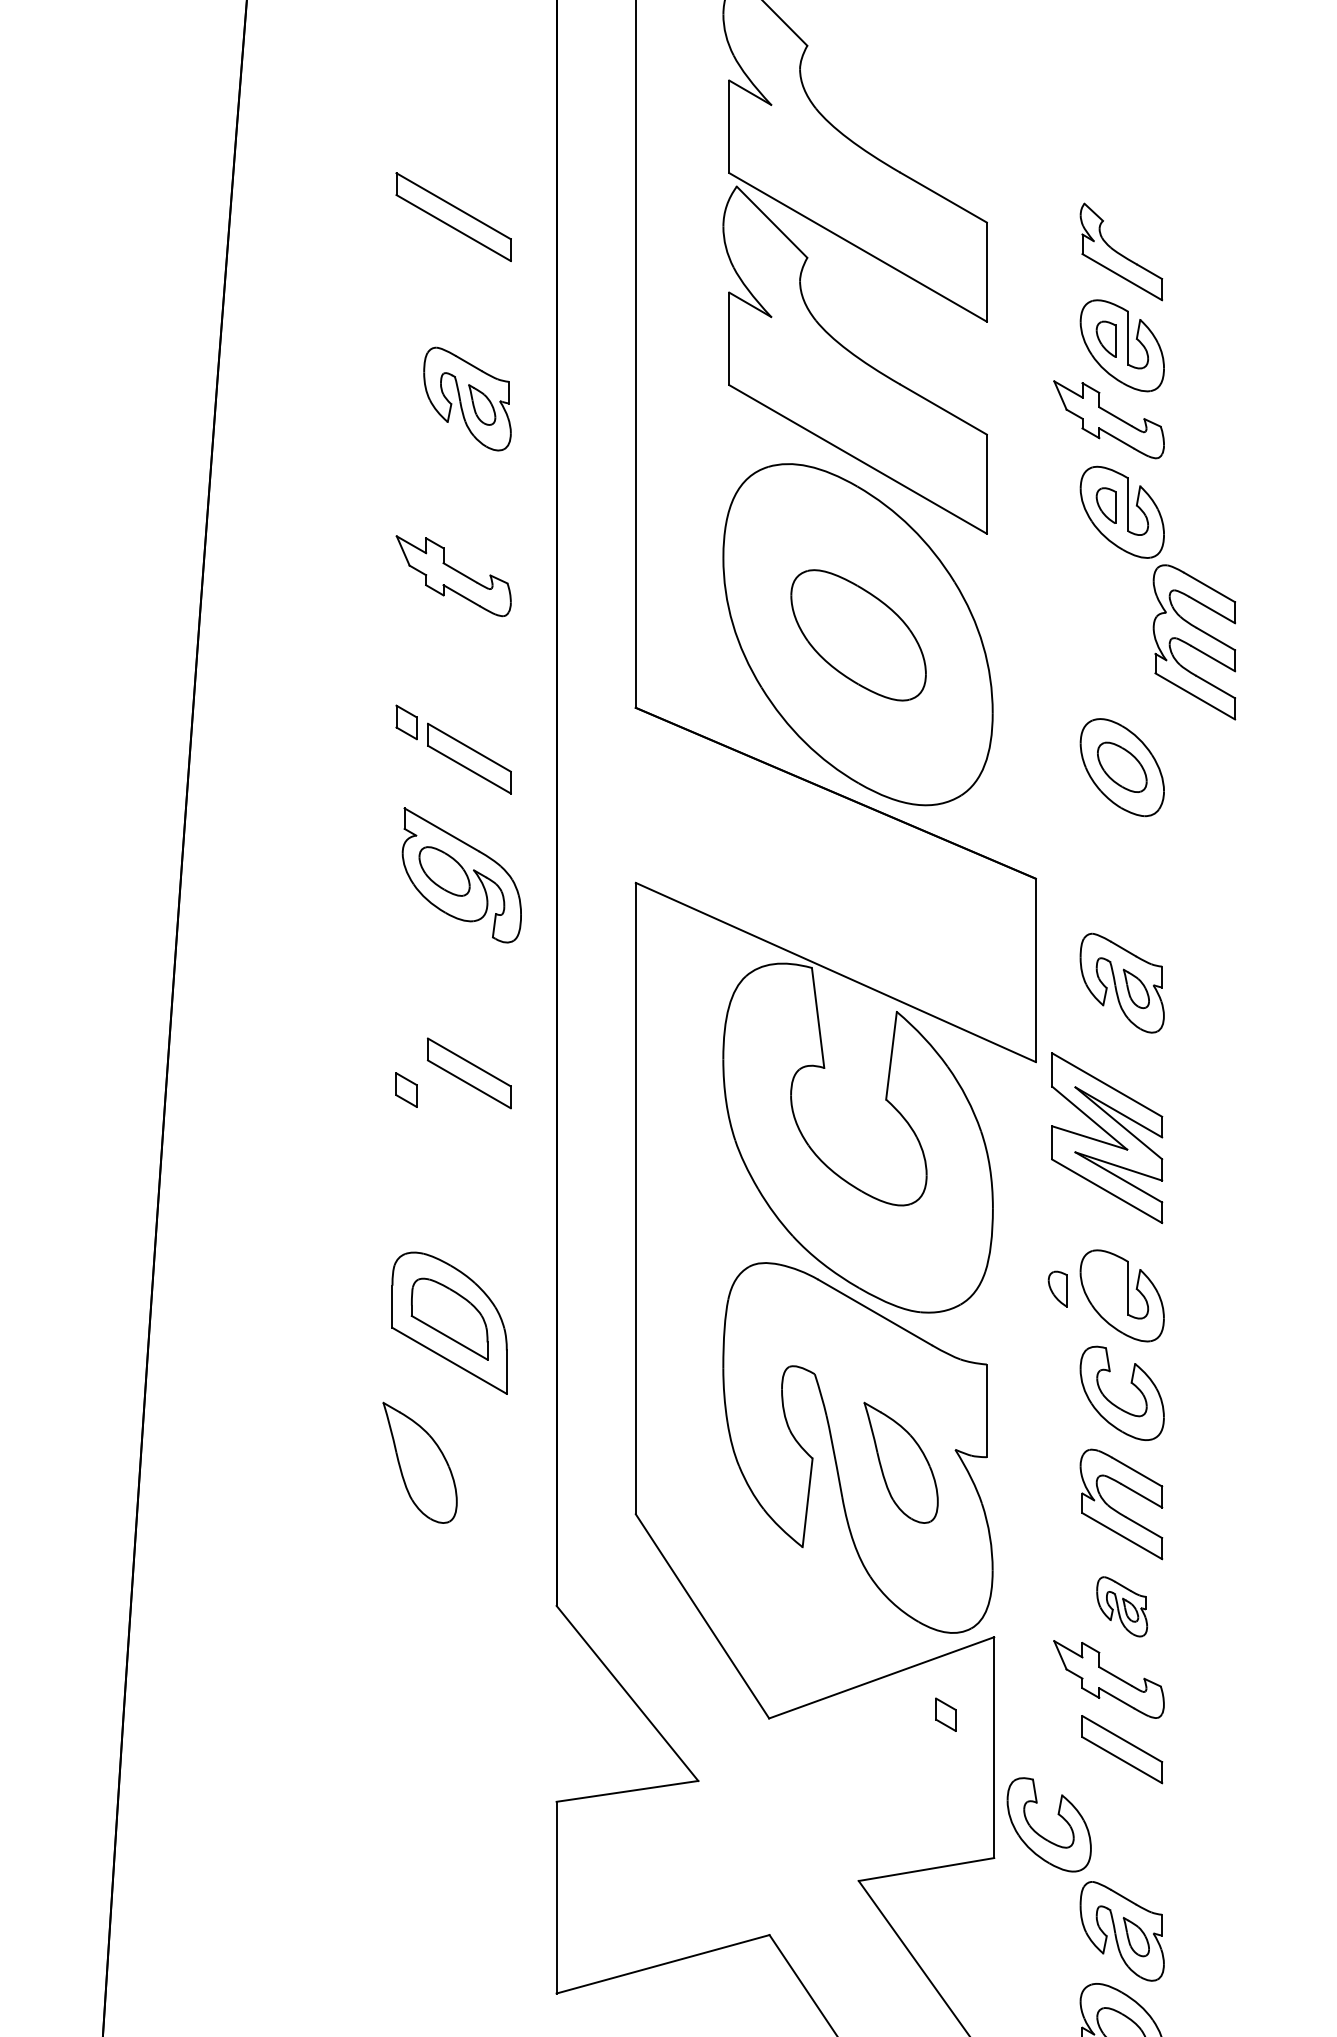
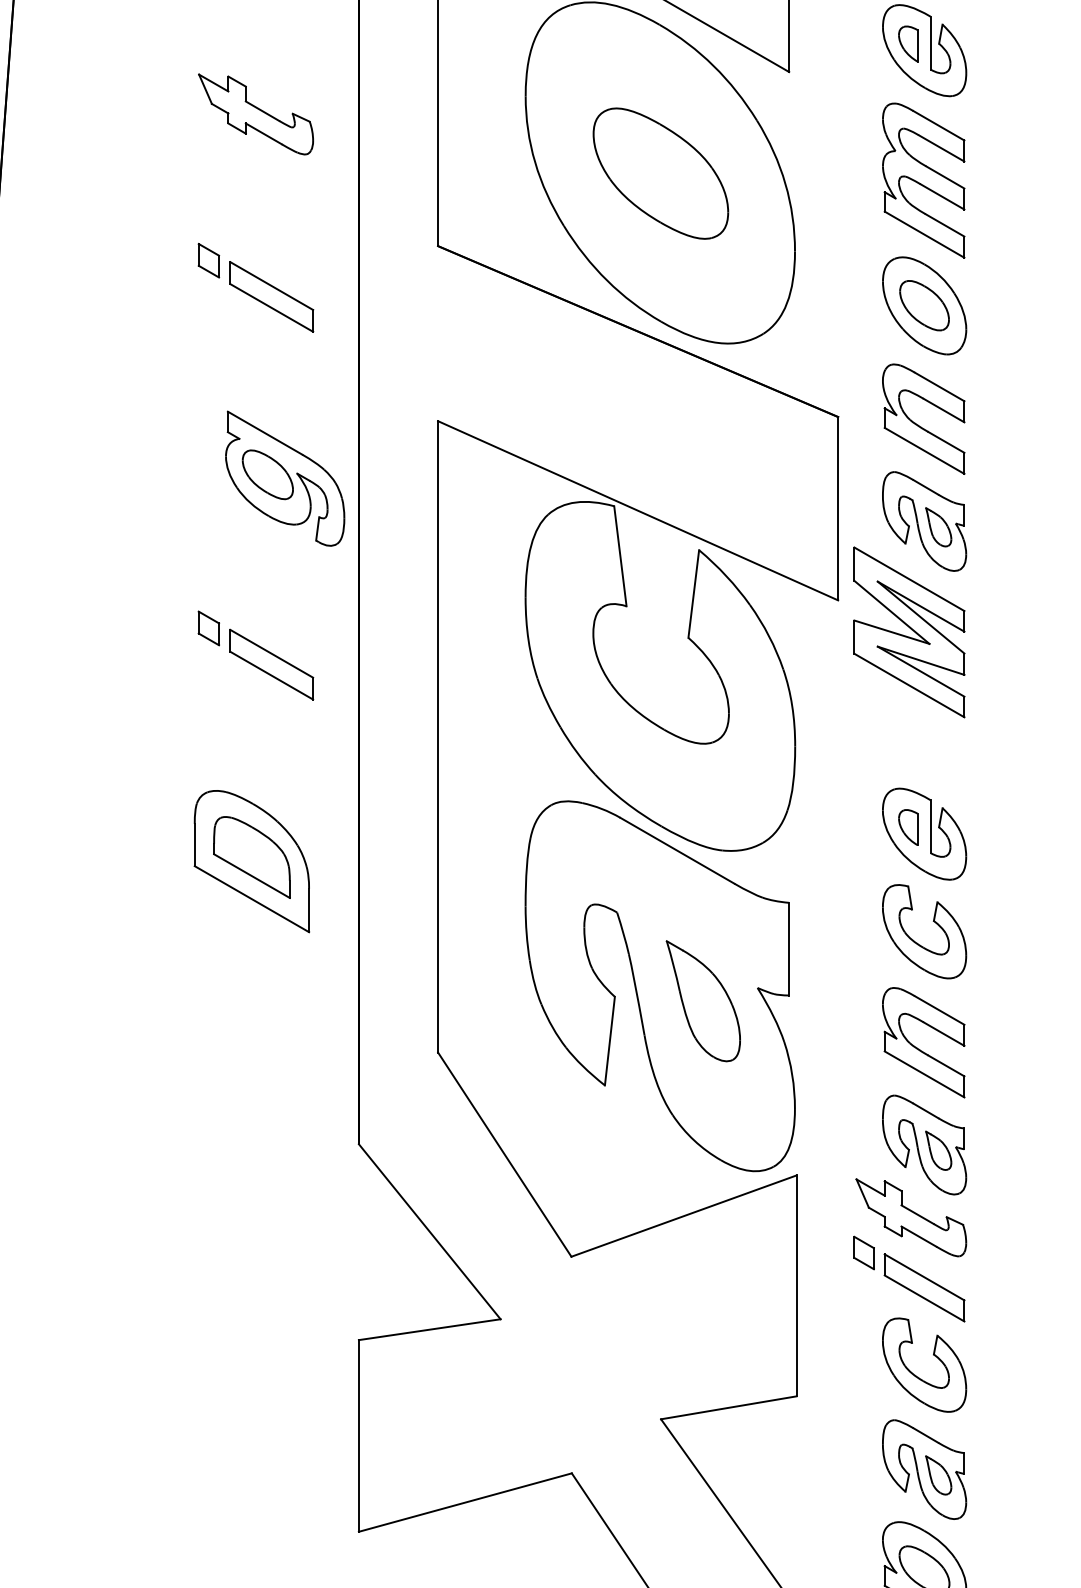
part: (1194, 642) -> (923, 180), moved
part: (461, 875) -> (284, 478), moved
part: (1116, 886) -> (918, 424), added
part: (469, 1073) -> (271, 664), moved
part: (1107, 1138) -> (909, 632), moved
part: (1057, 1288) -> (907, 826), moved
part: (419, 1462) -> (221, 1000), removed
part: (1121, 1606) -> (923, 1144), size x1.67
part: (945, 1714) -> (863, 1252), moved
part: (1040, 1834) -> (915, 1374), moved

